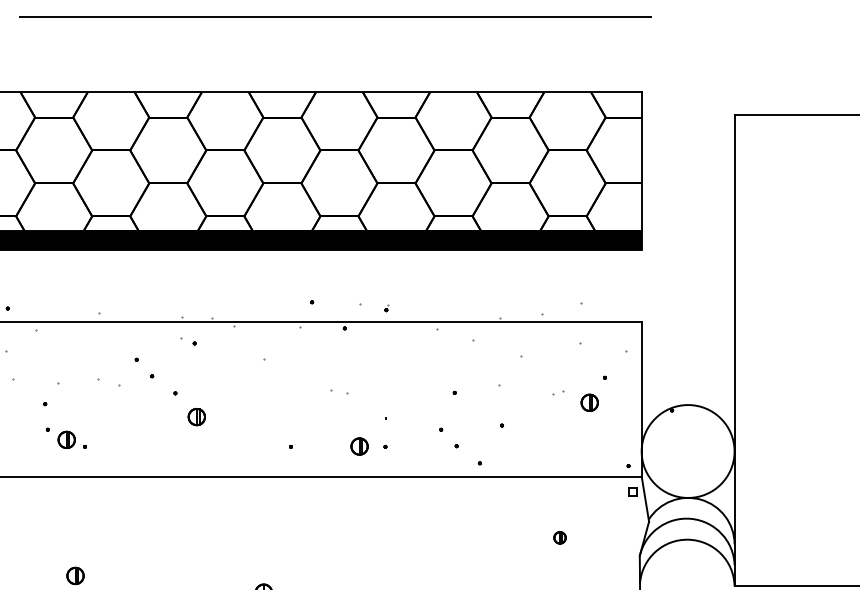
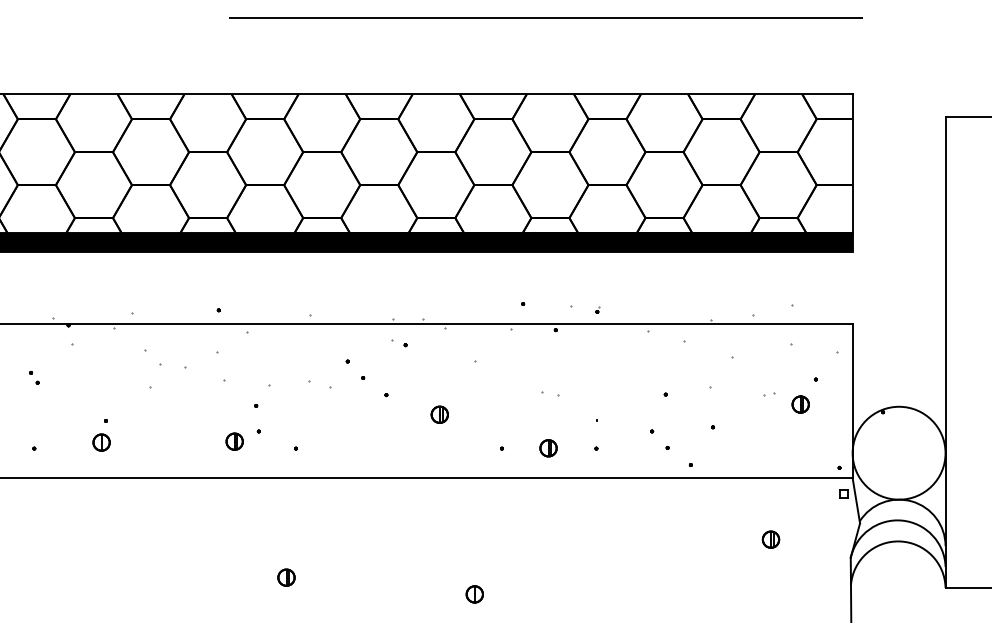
part: (196, 416) -> (439, 414), moved
part: (66, 439) -> (234, 441), moved
part: (359, 446) -> (548, 448), moved
part: (559, 537) -> (770, 539), size x1.43

